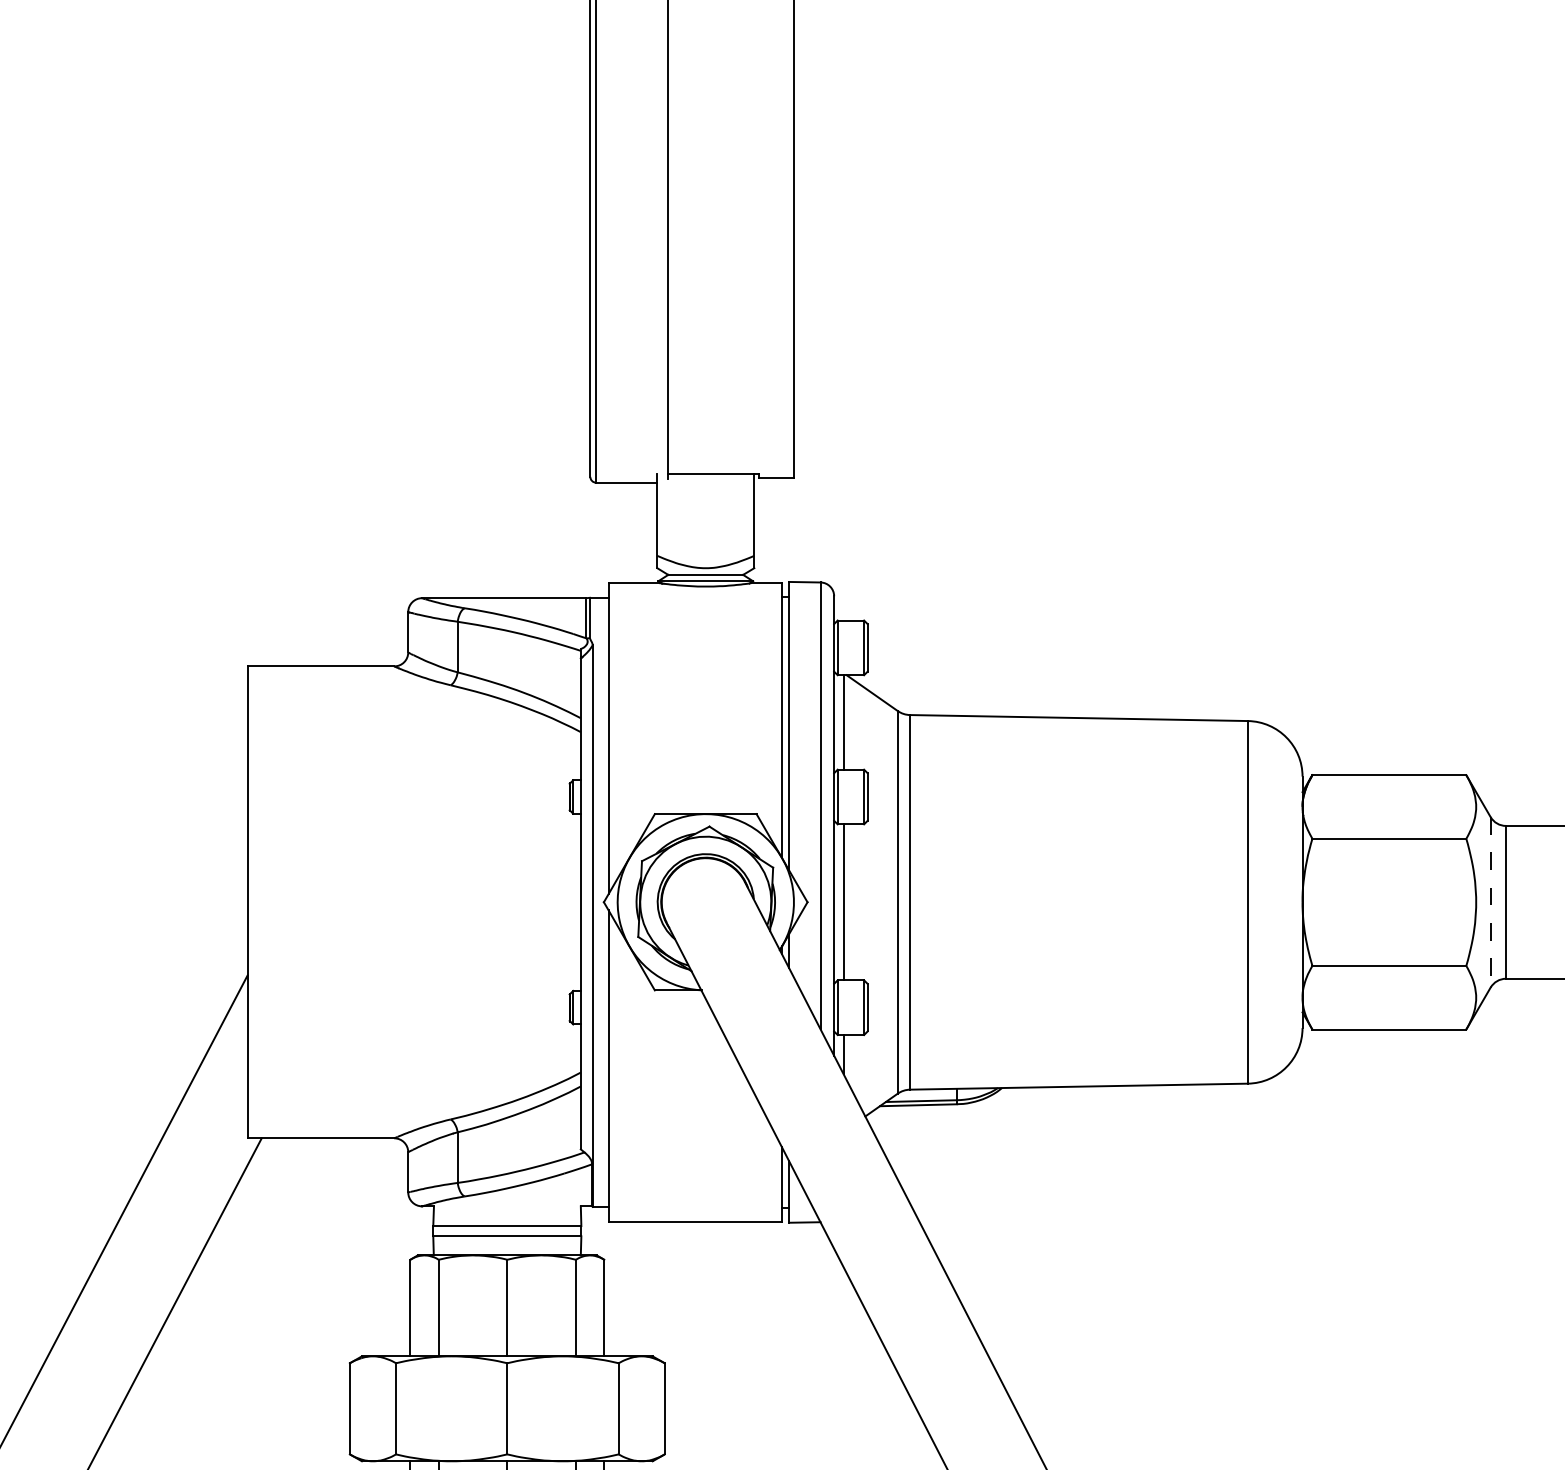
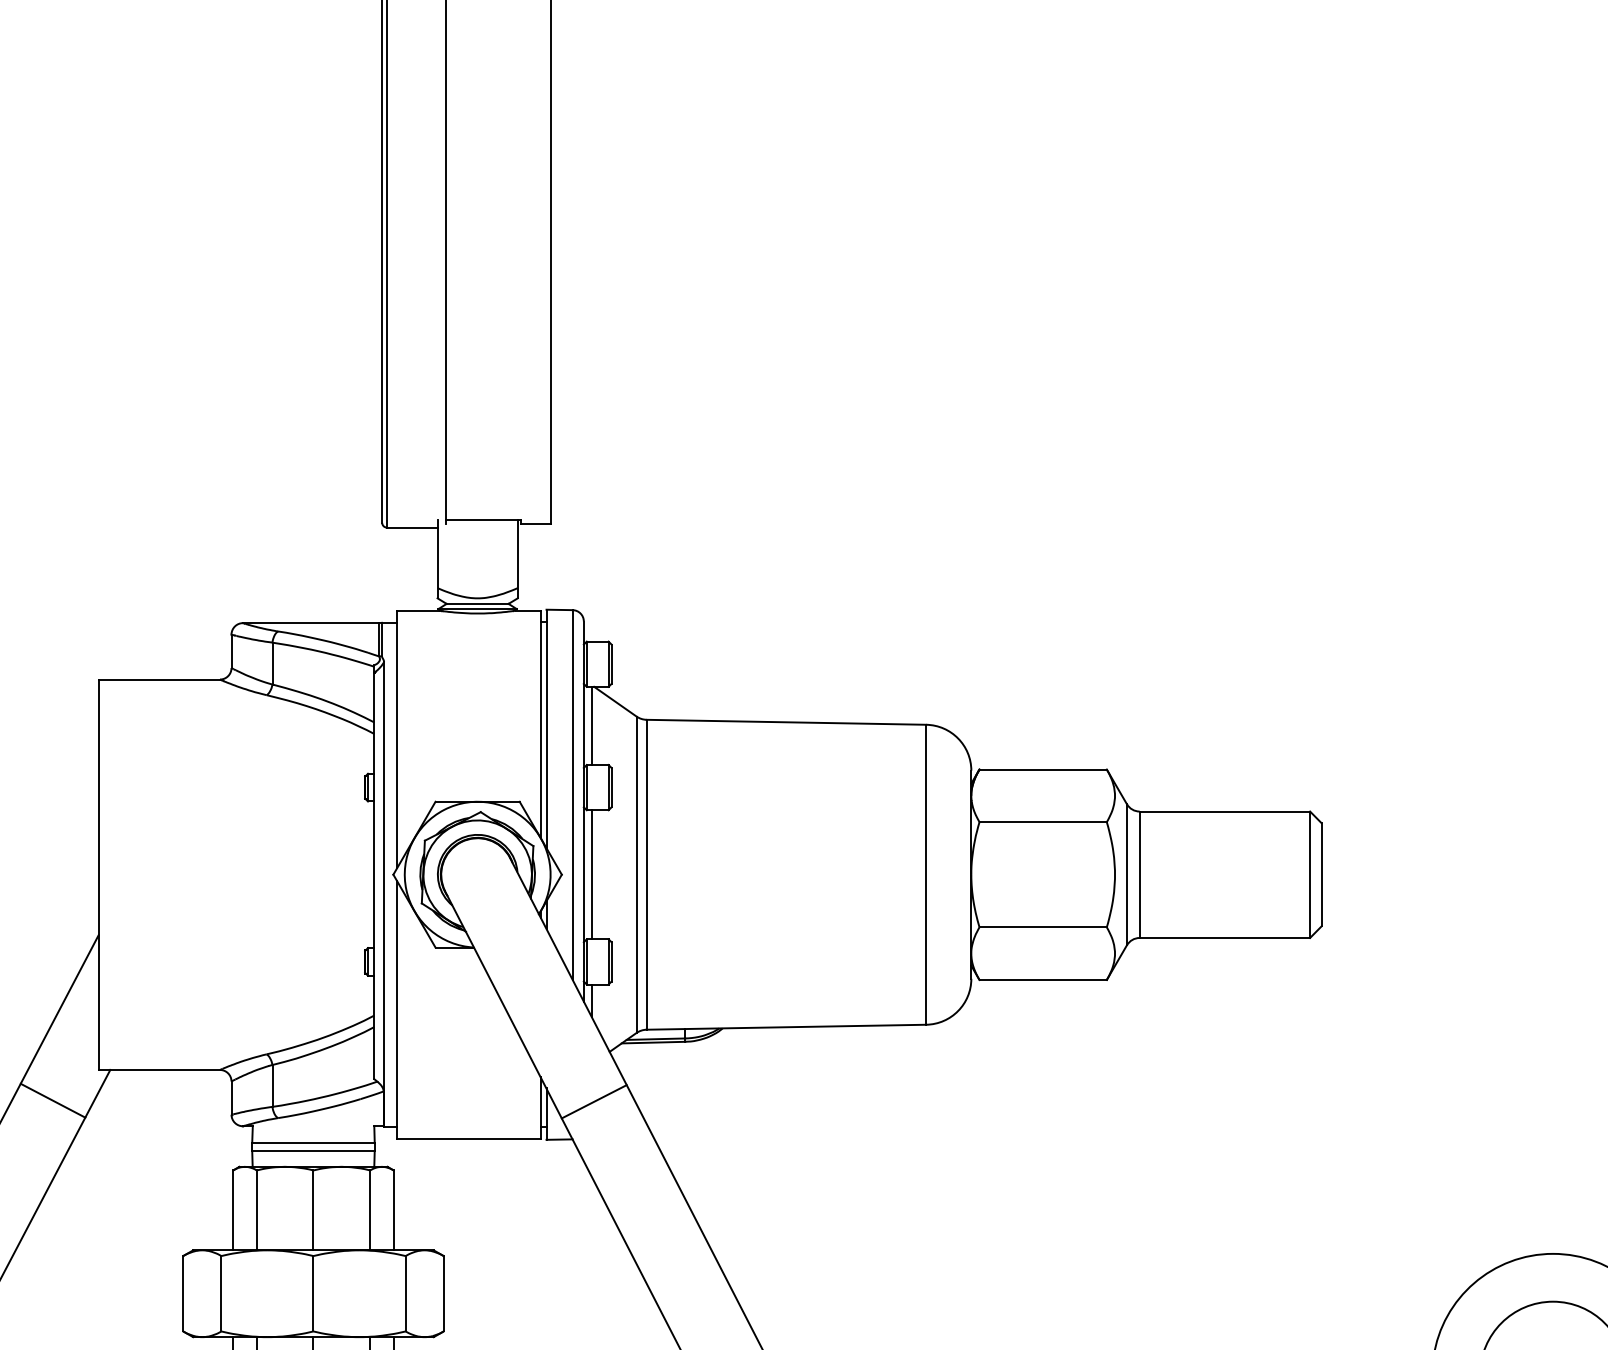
line: (1490, 902) -> (1126, 874), dashed -> solid
line: (191, 1175) -> (52, 1100), added
line: (845, 1176) -> (593, 1101), added

